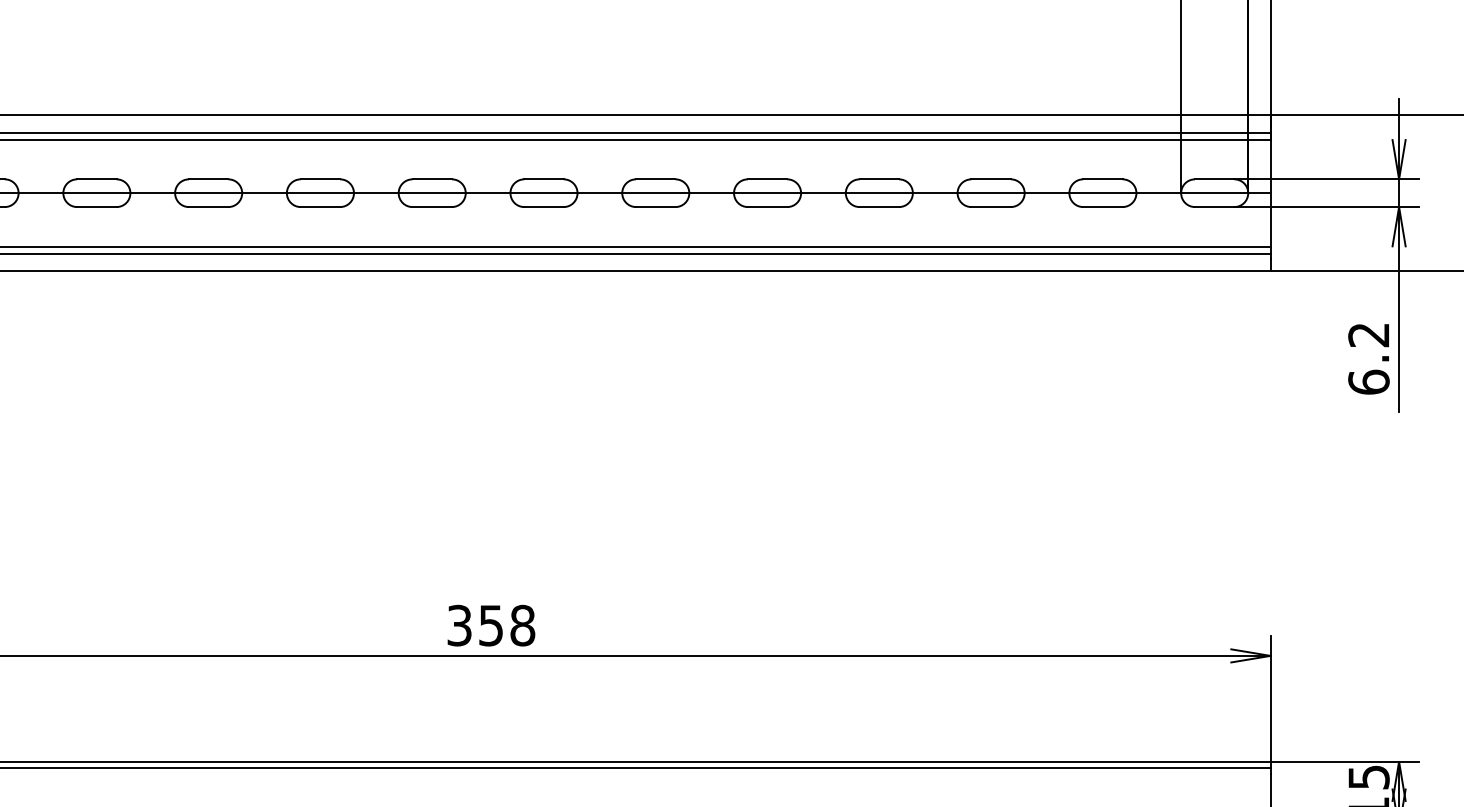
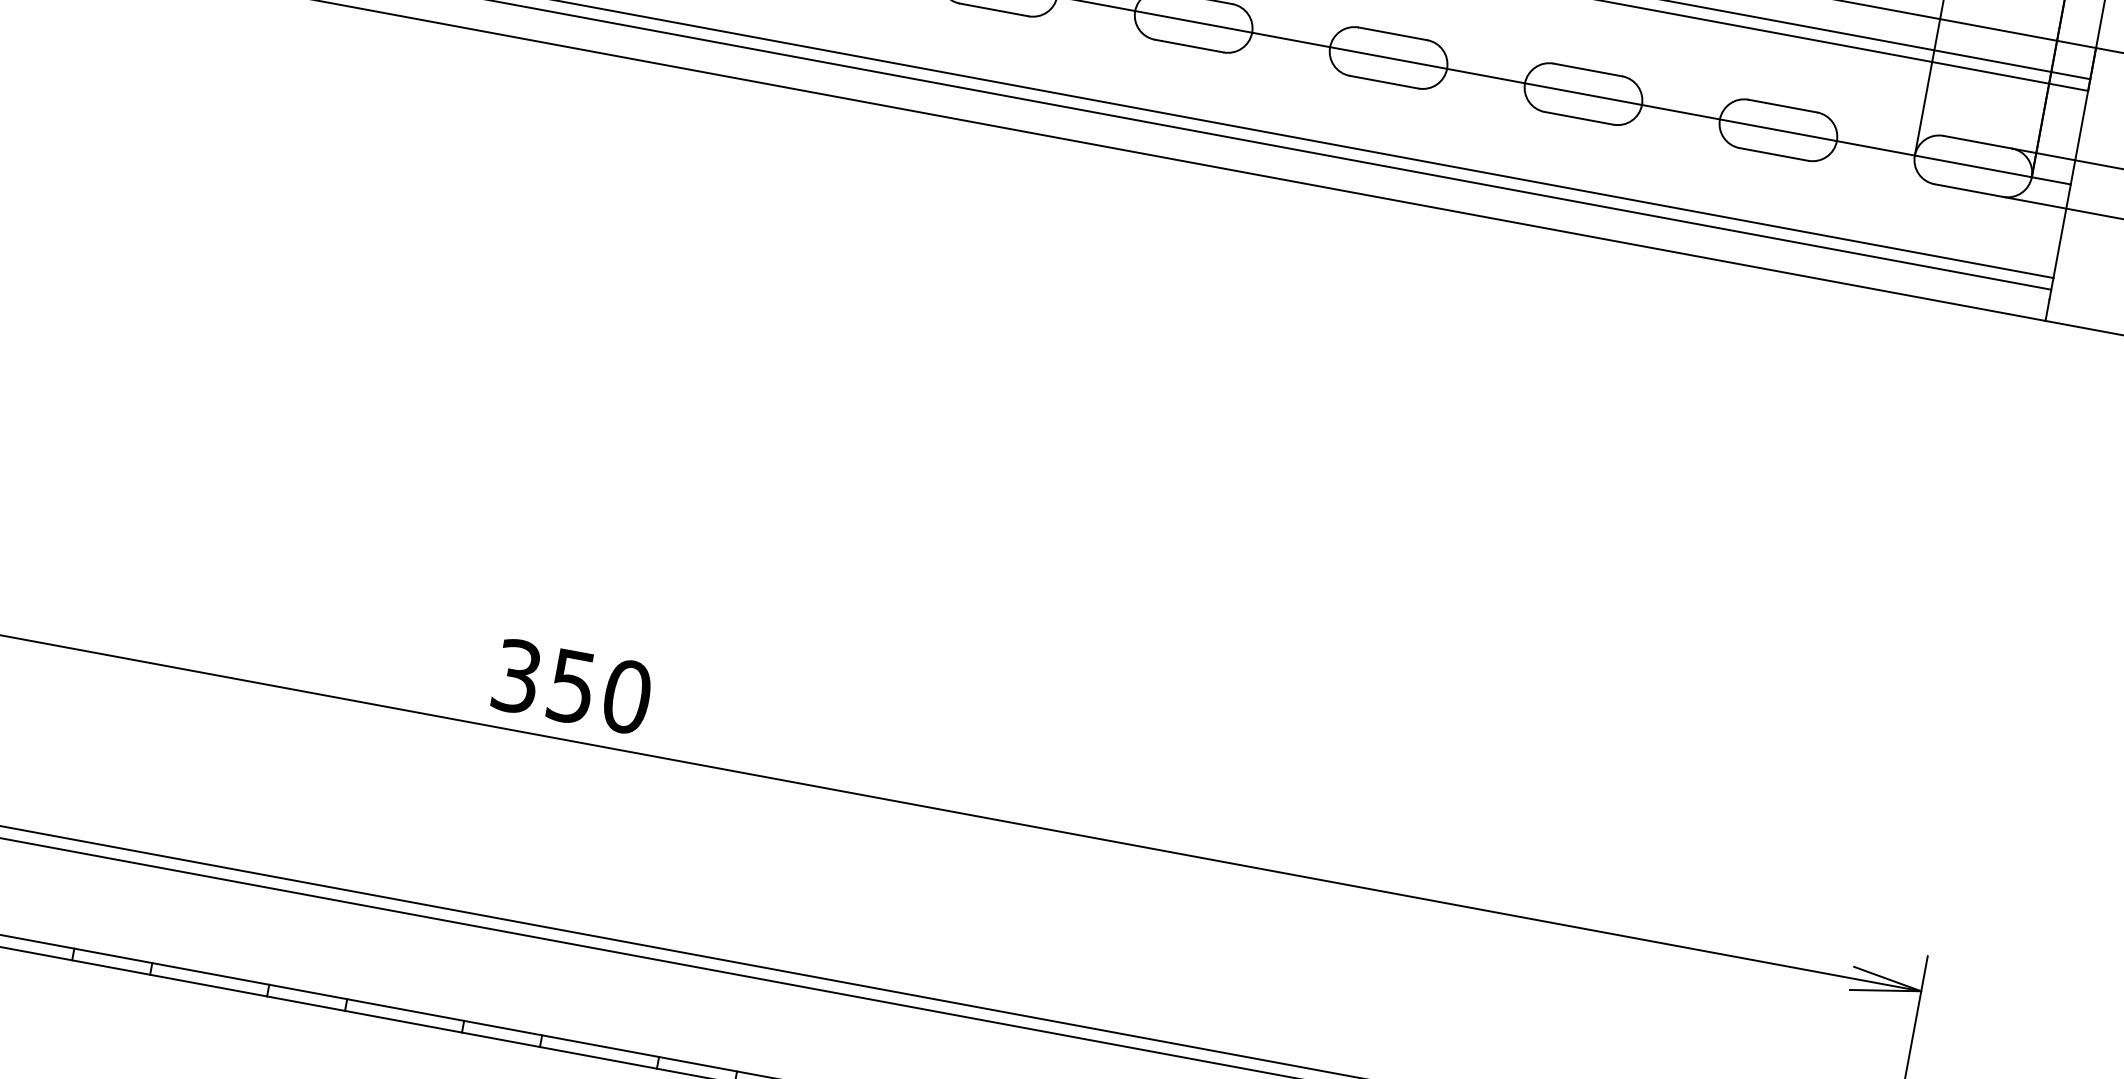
text: (522, 625) -> (626, 696), 358 -> 350

